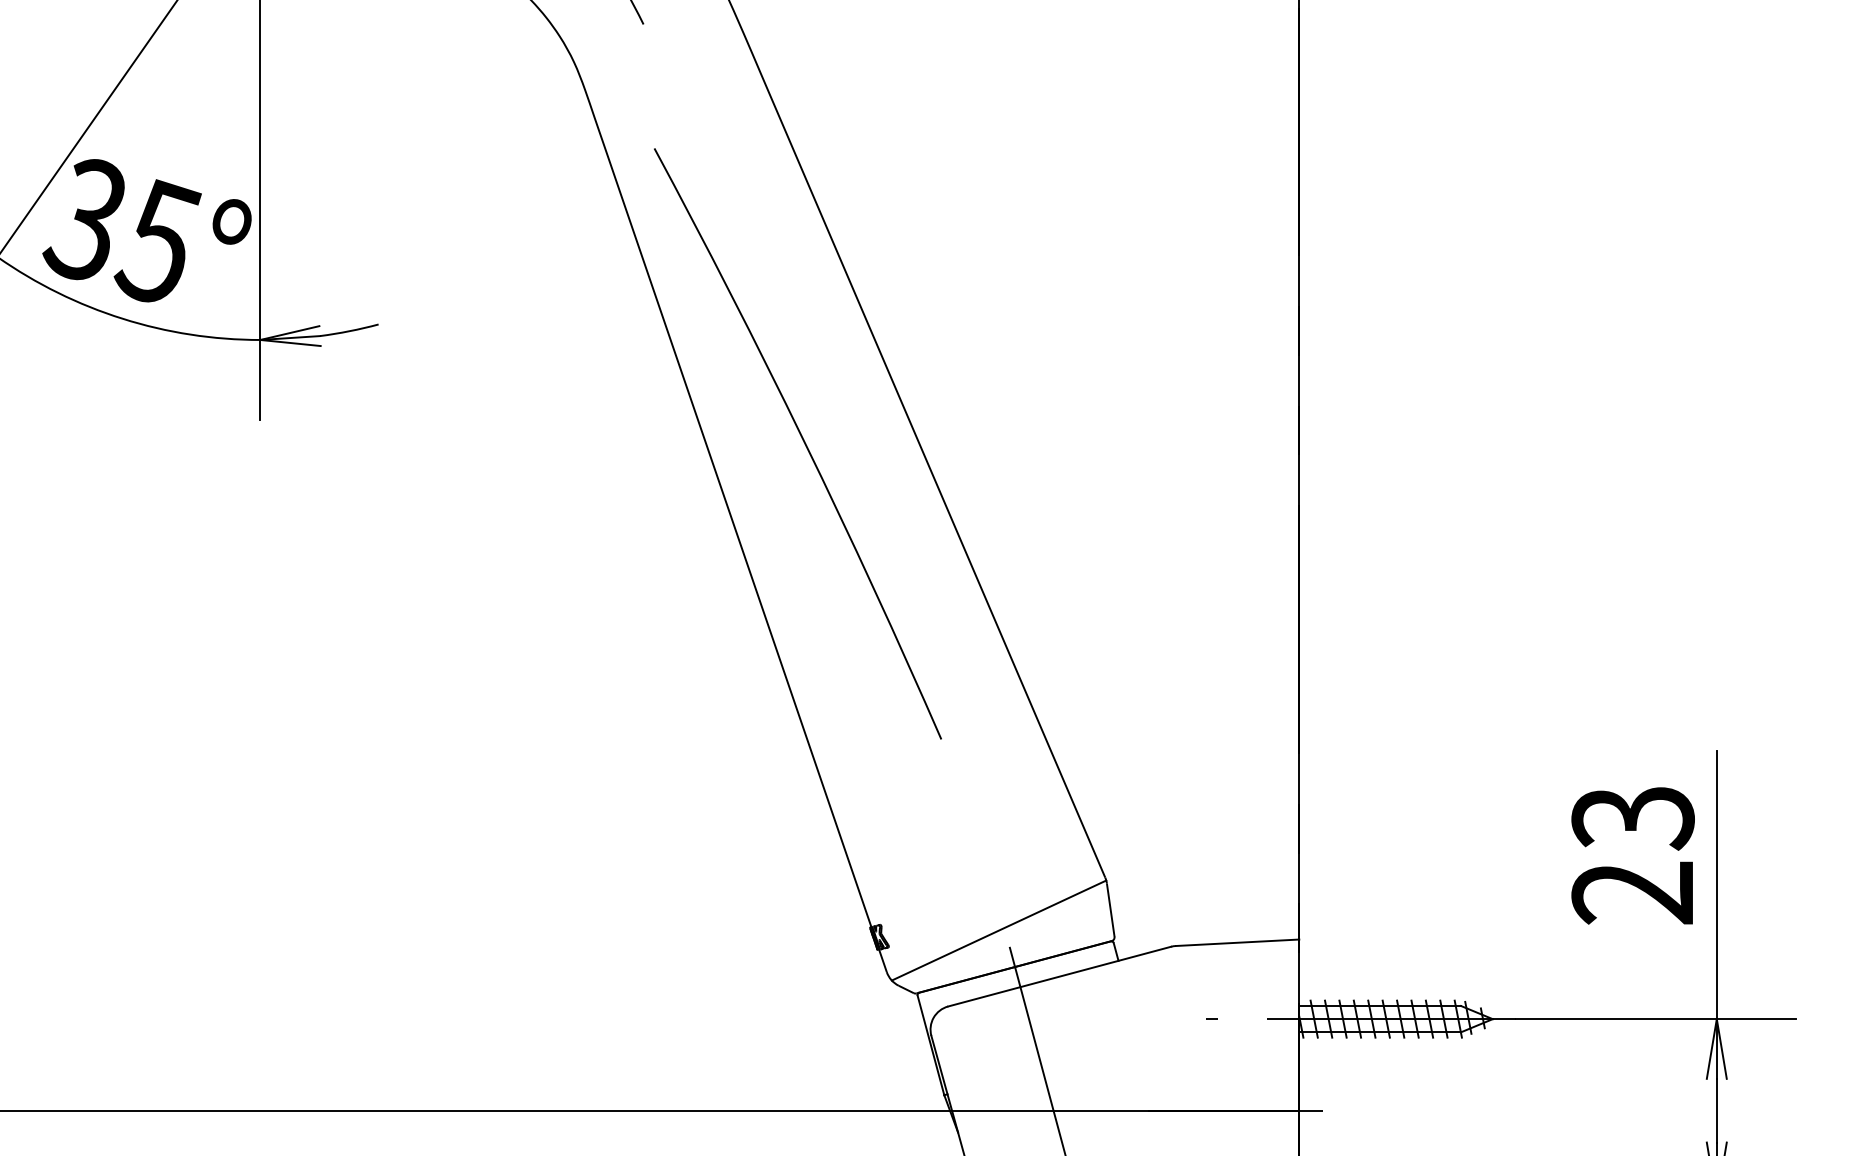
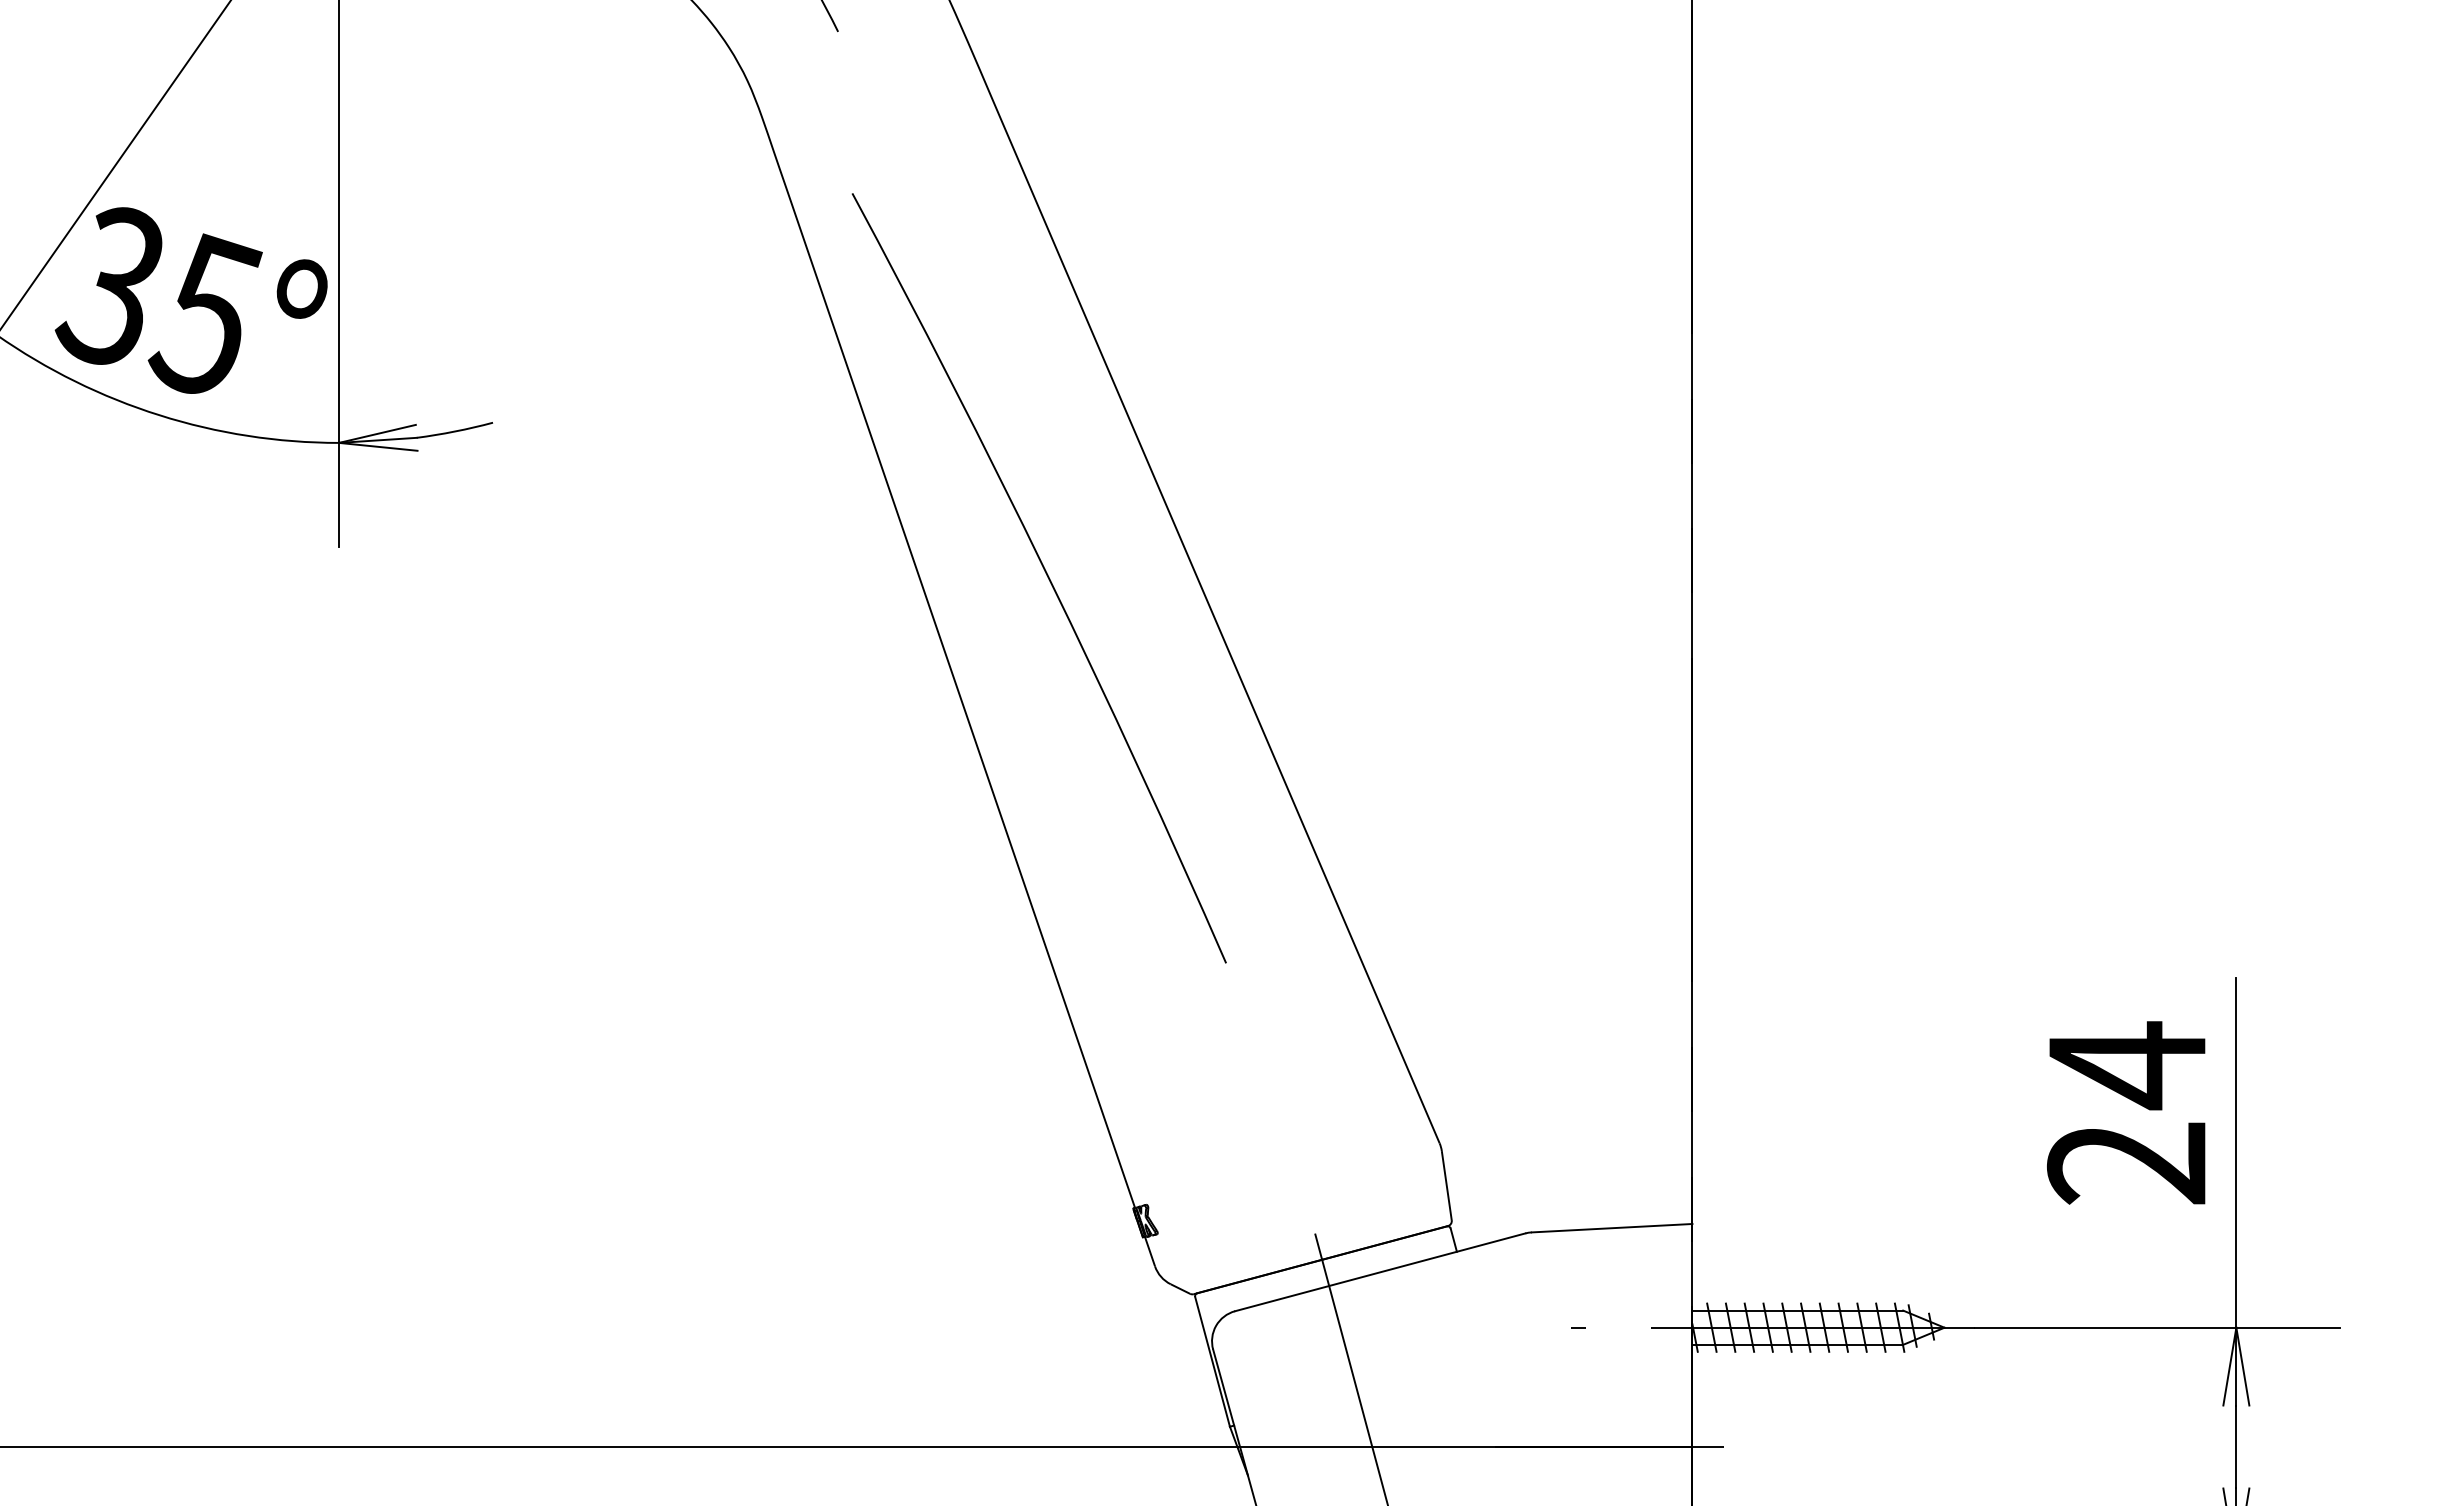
text: (1633, 817) -> (2127, 1065), 23 -> 24
line: (999, 930) -> (1301, 1212), removed

